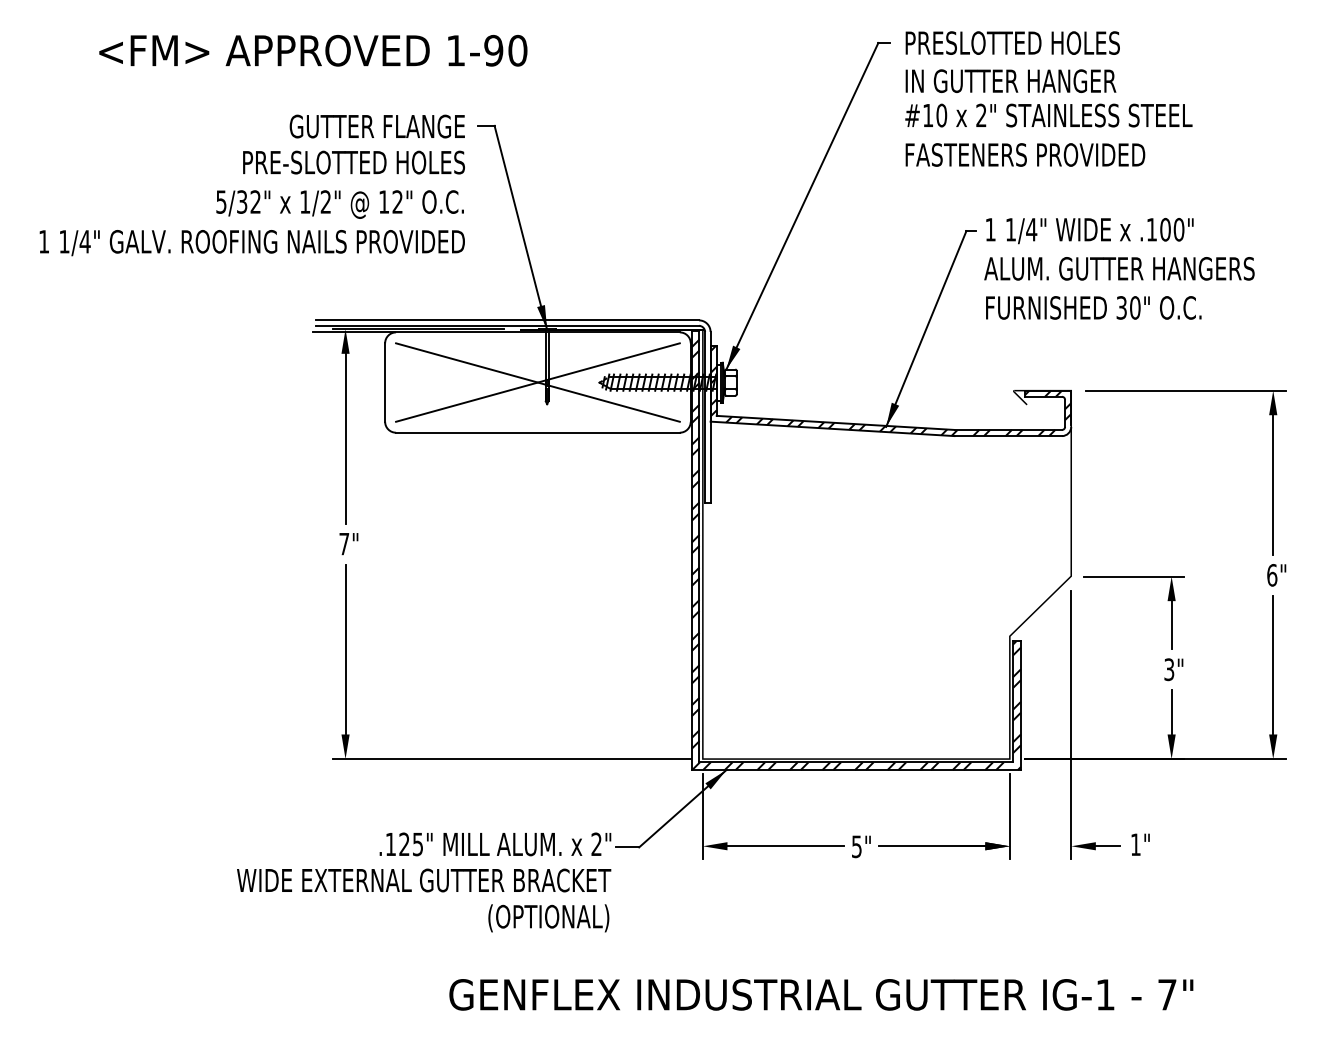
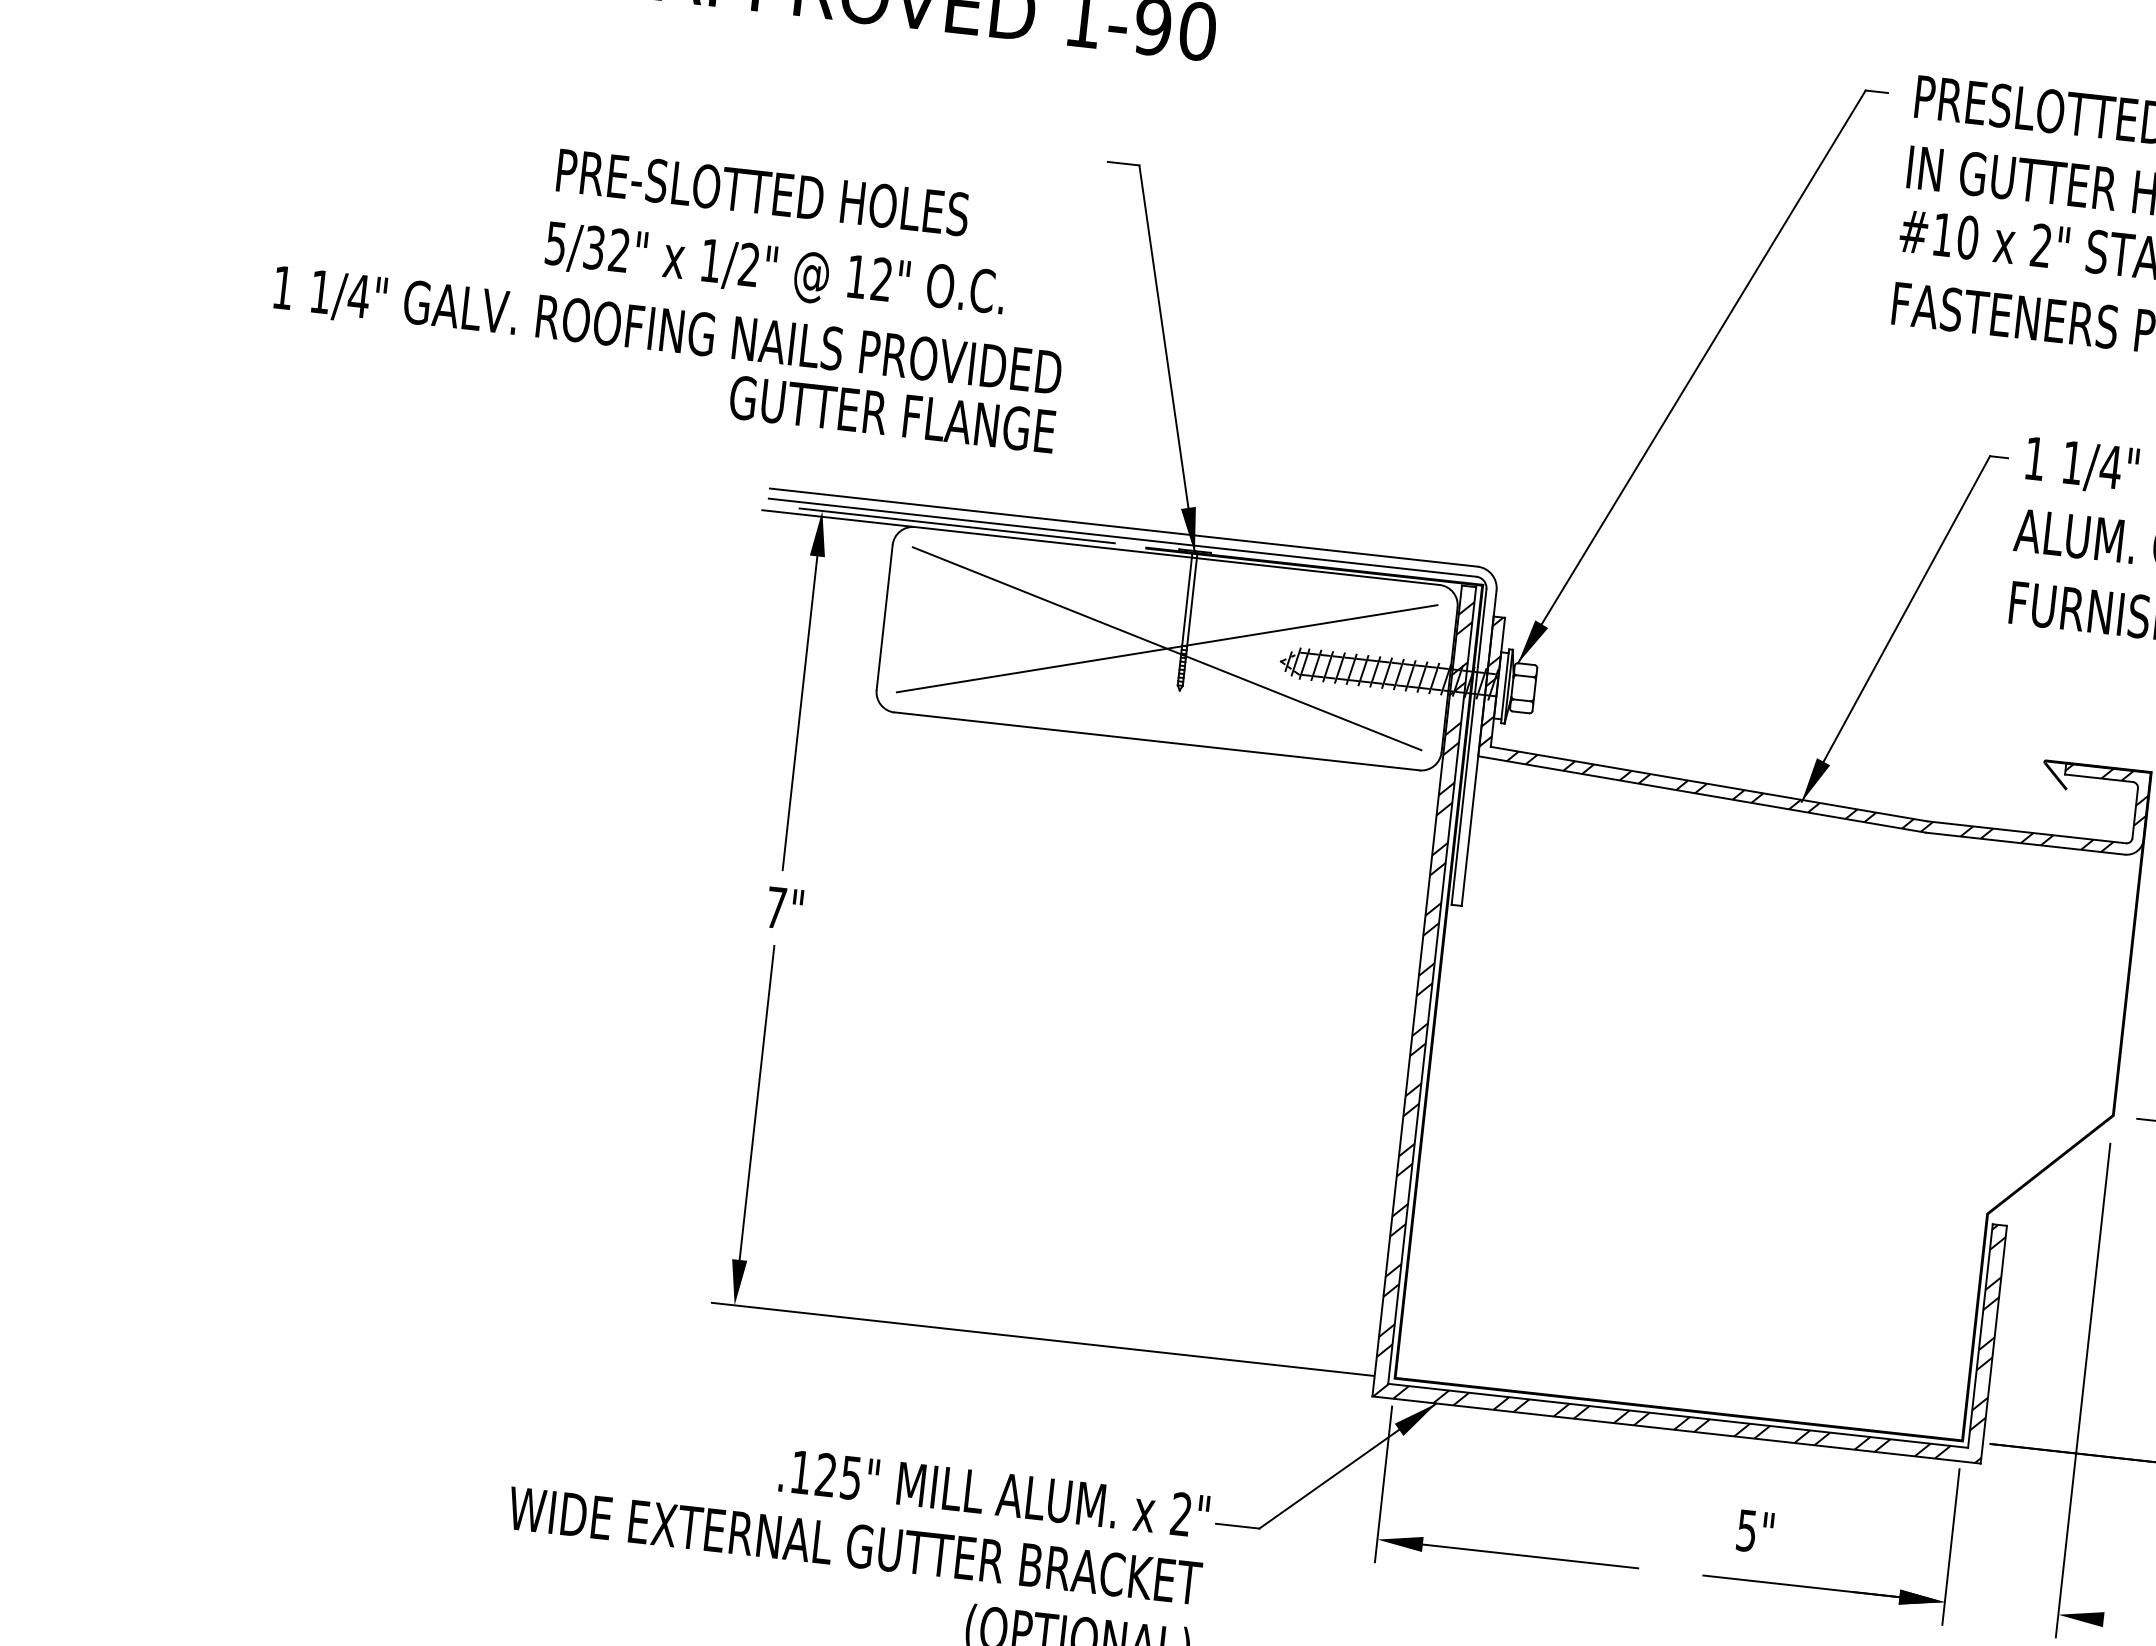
text: (376, 126) -> (890, 414), moved
text: (353, 162) -> (762, 192), moved
text: (339, 204) -> (773, 272), moved
text: (861, 846) -> (1755, 1531), moved
line: (1107, 846) -> (2125, 1622), removed

